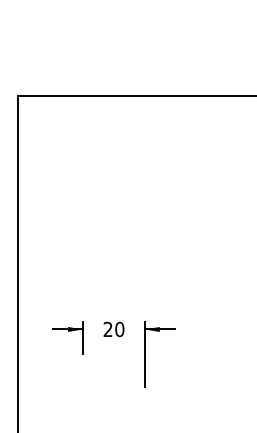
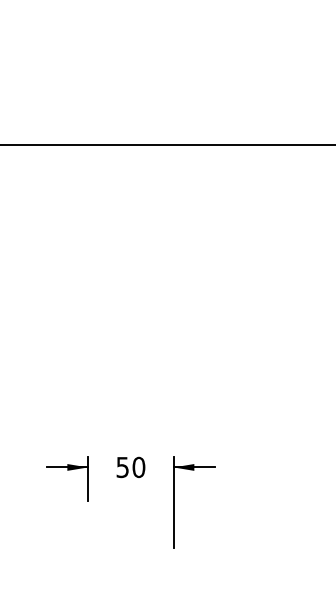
text: (107, 329) -> (121, 467), 20 -> 50

